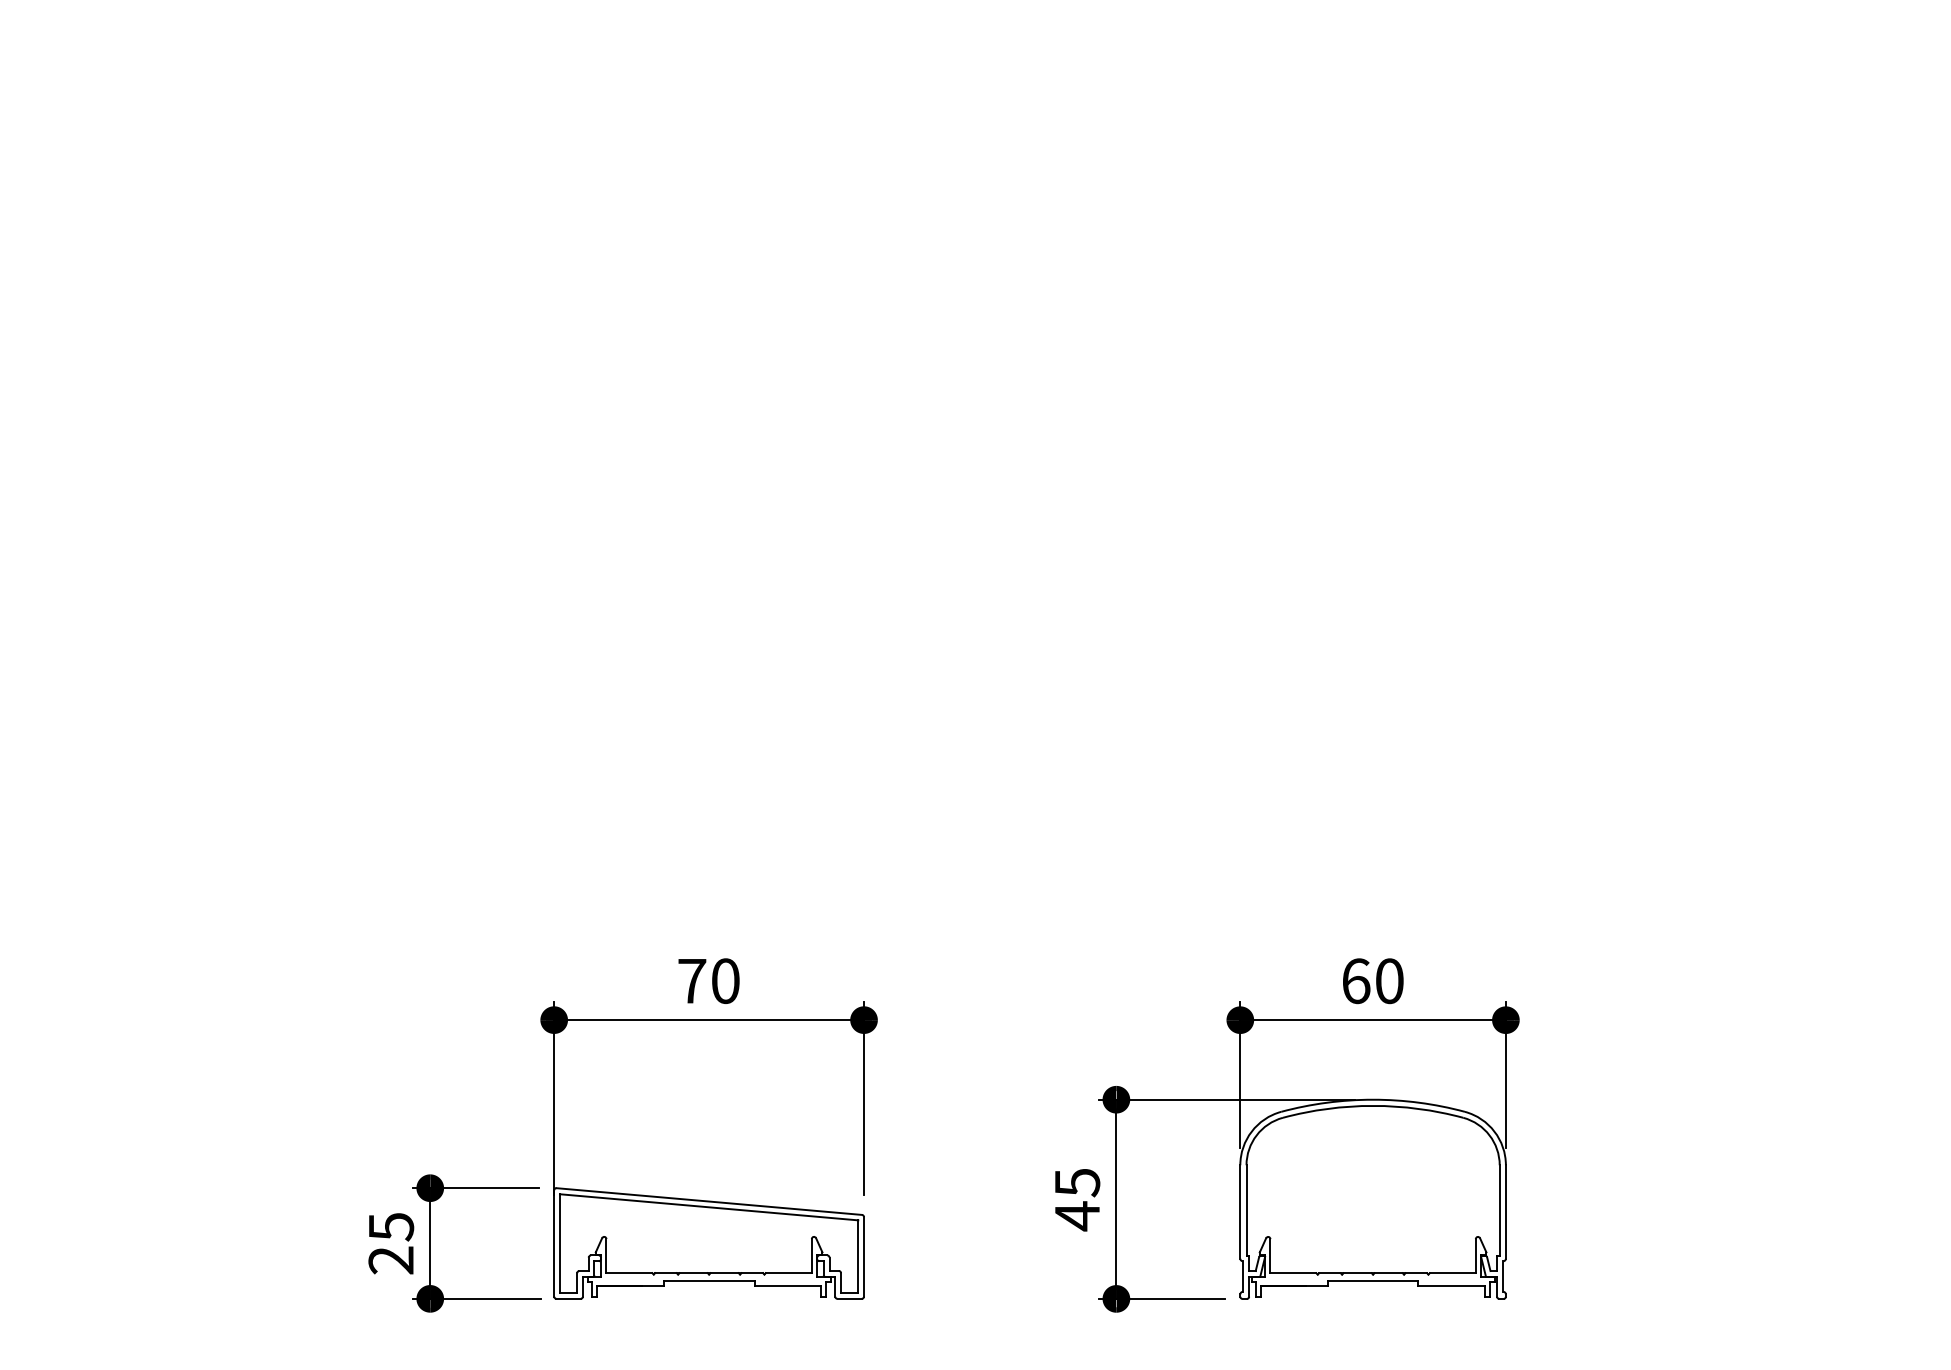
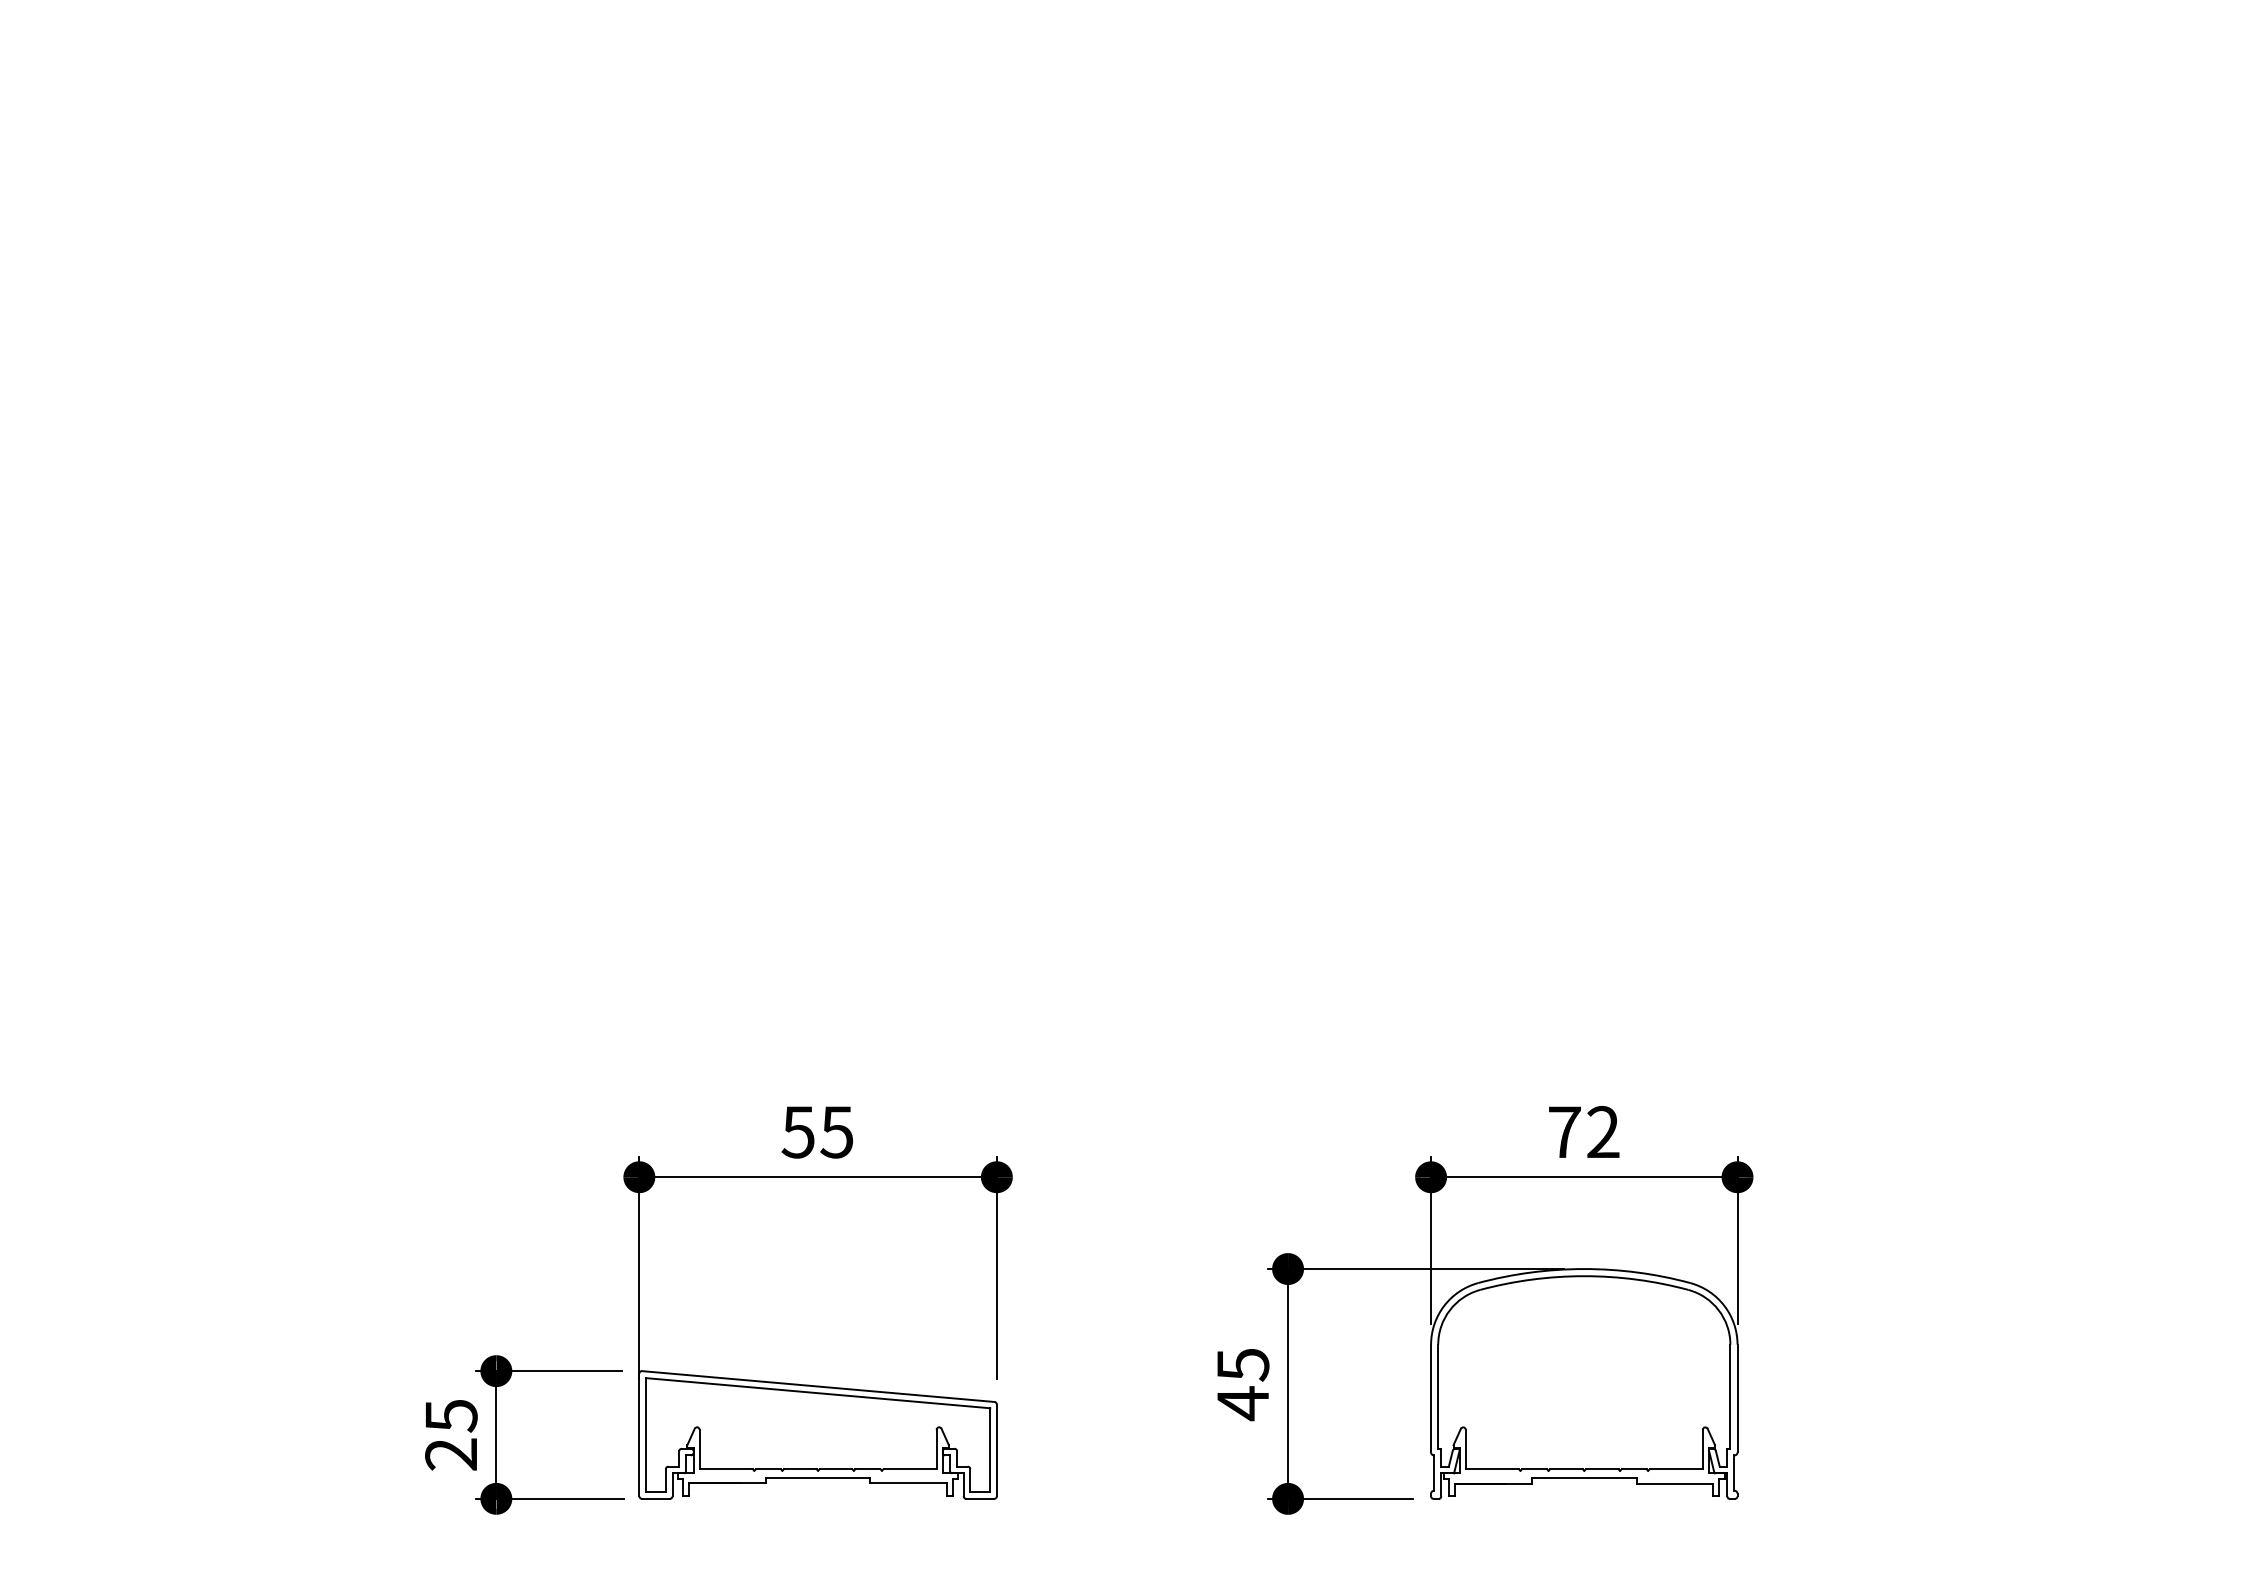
text: (708, 981) -> (817, 1132), 70 -> 55
text: (1372, 981) -> (1583, 1132), 60 -> 72

